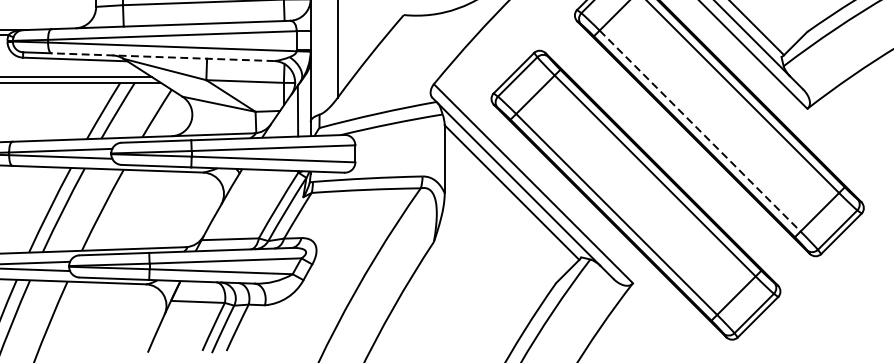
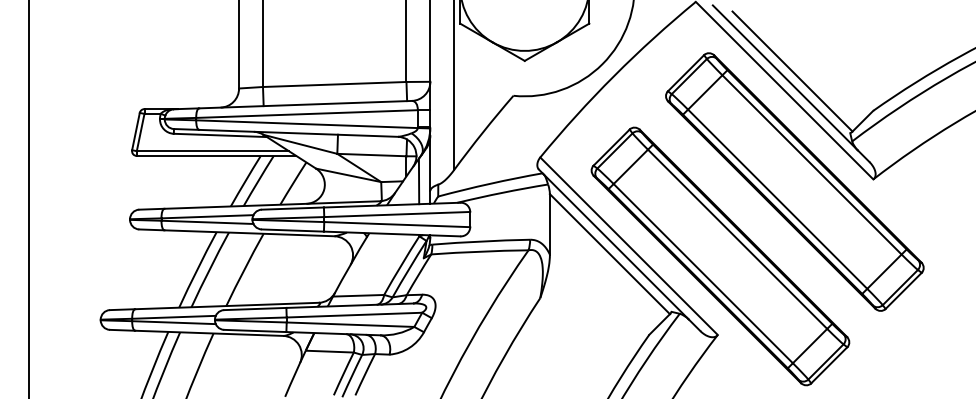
line: (162, 57) -> (298, 133), dashed -> solid
line: (699, 131) -> (777, 199), dashed -> solid

